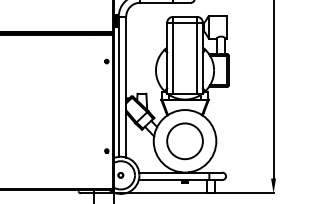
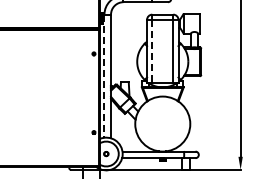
line: (173, 58) -> (152, 51), solid -> dashed
line: (118, 87) -> (104, 76), solid -> dashed
circle: (184, 140) -> (162, 123), removed

